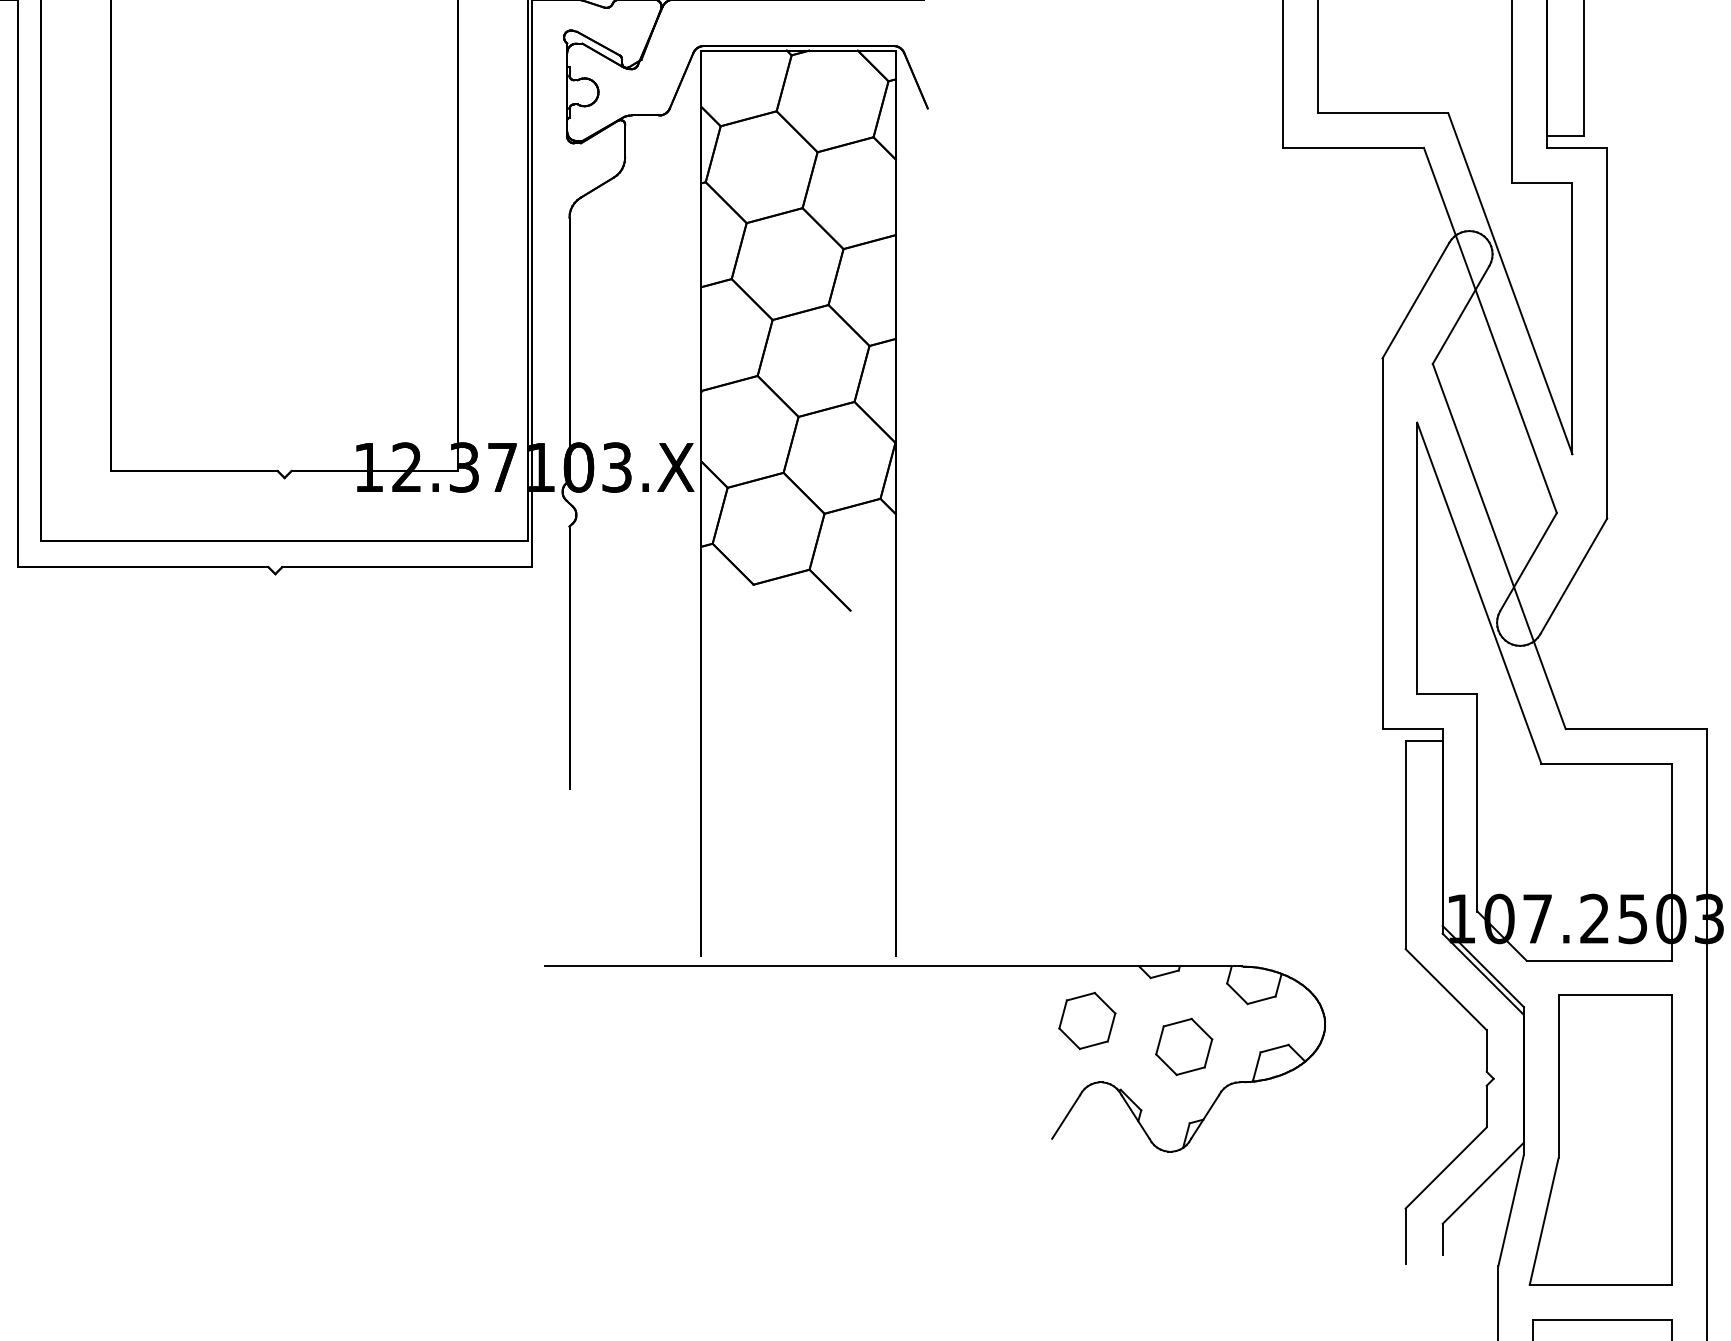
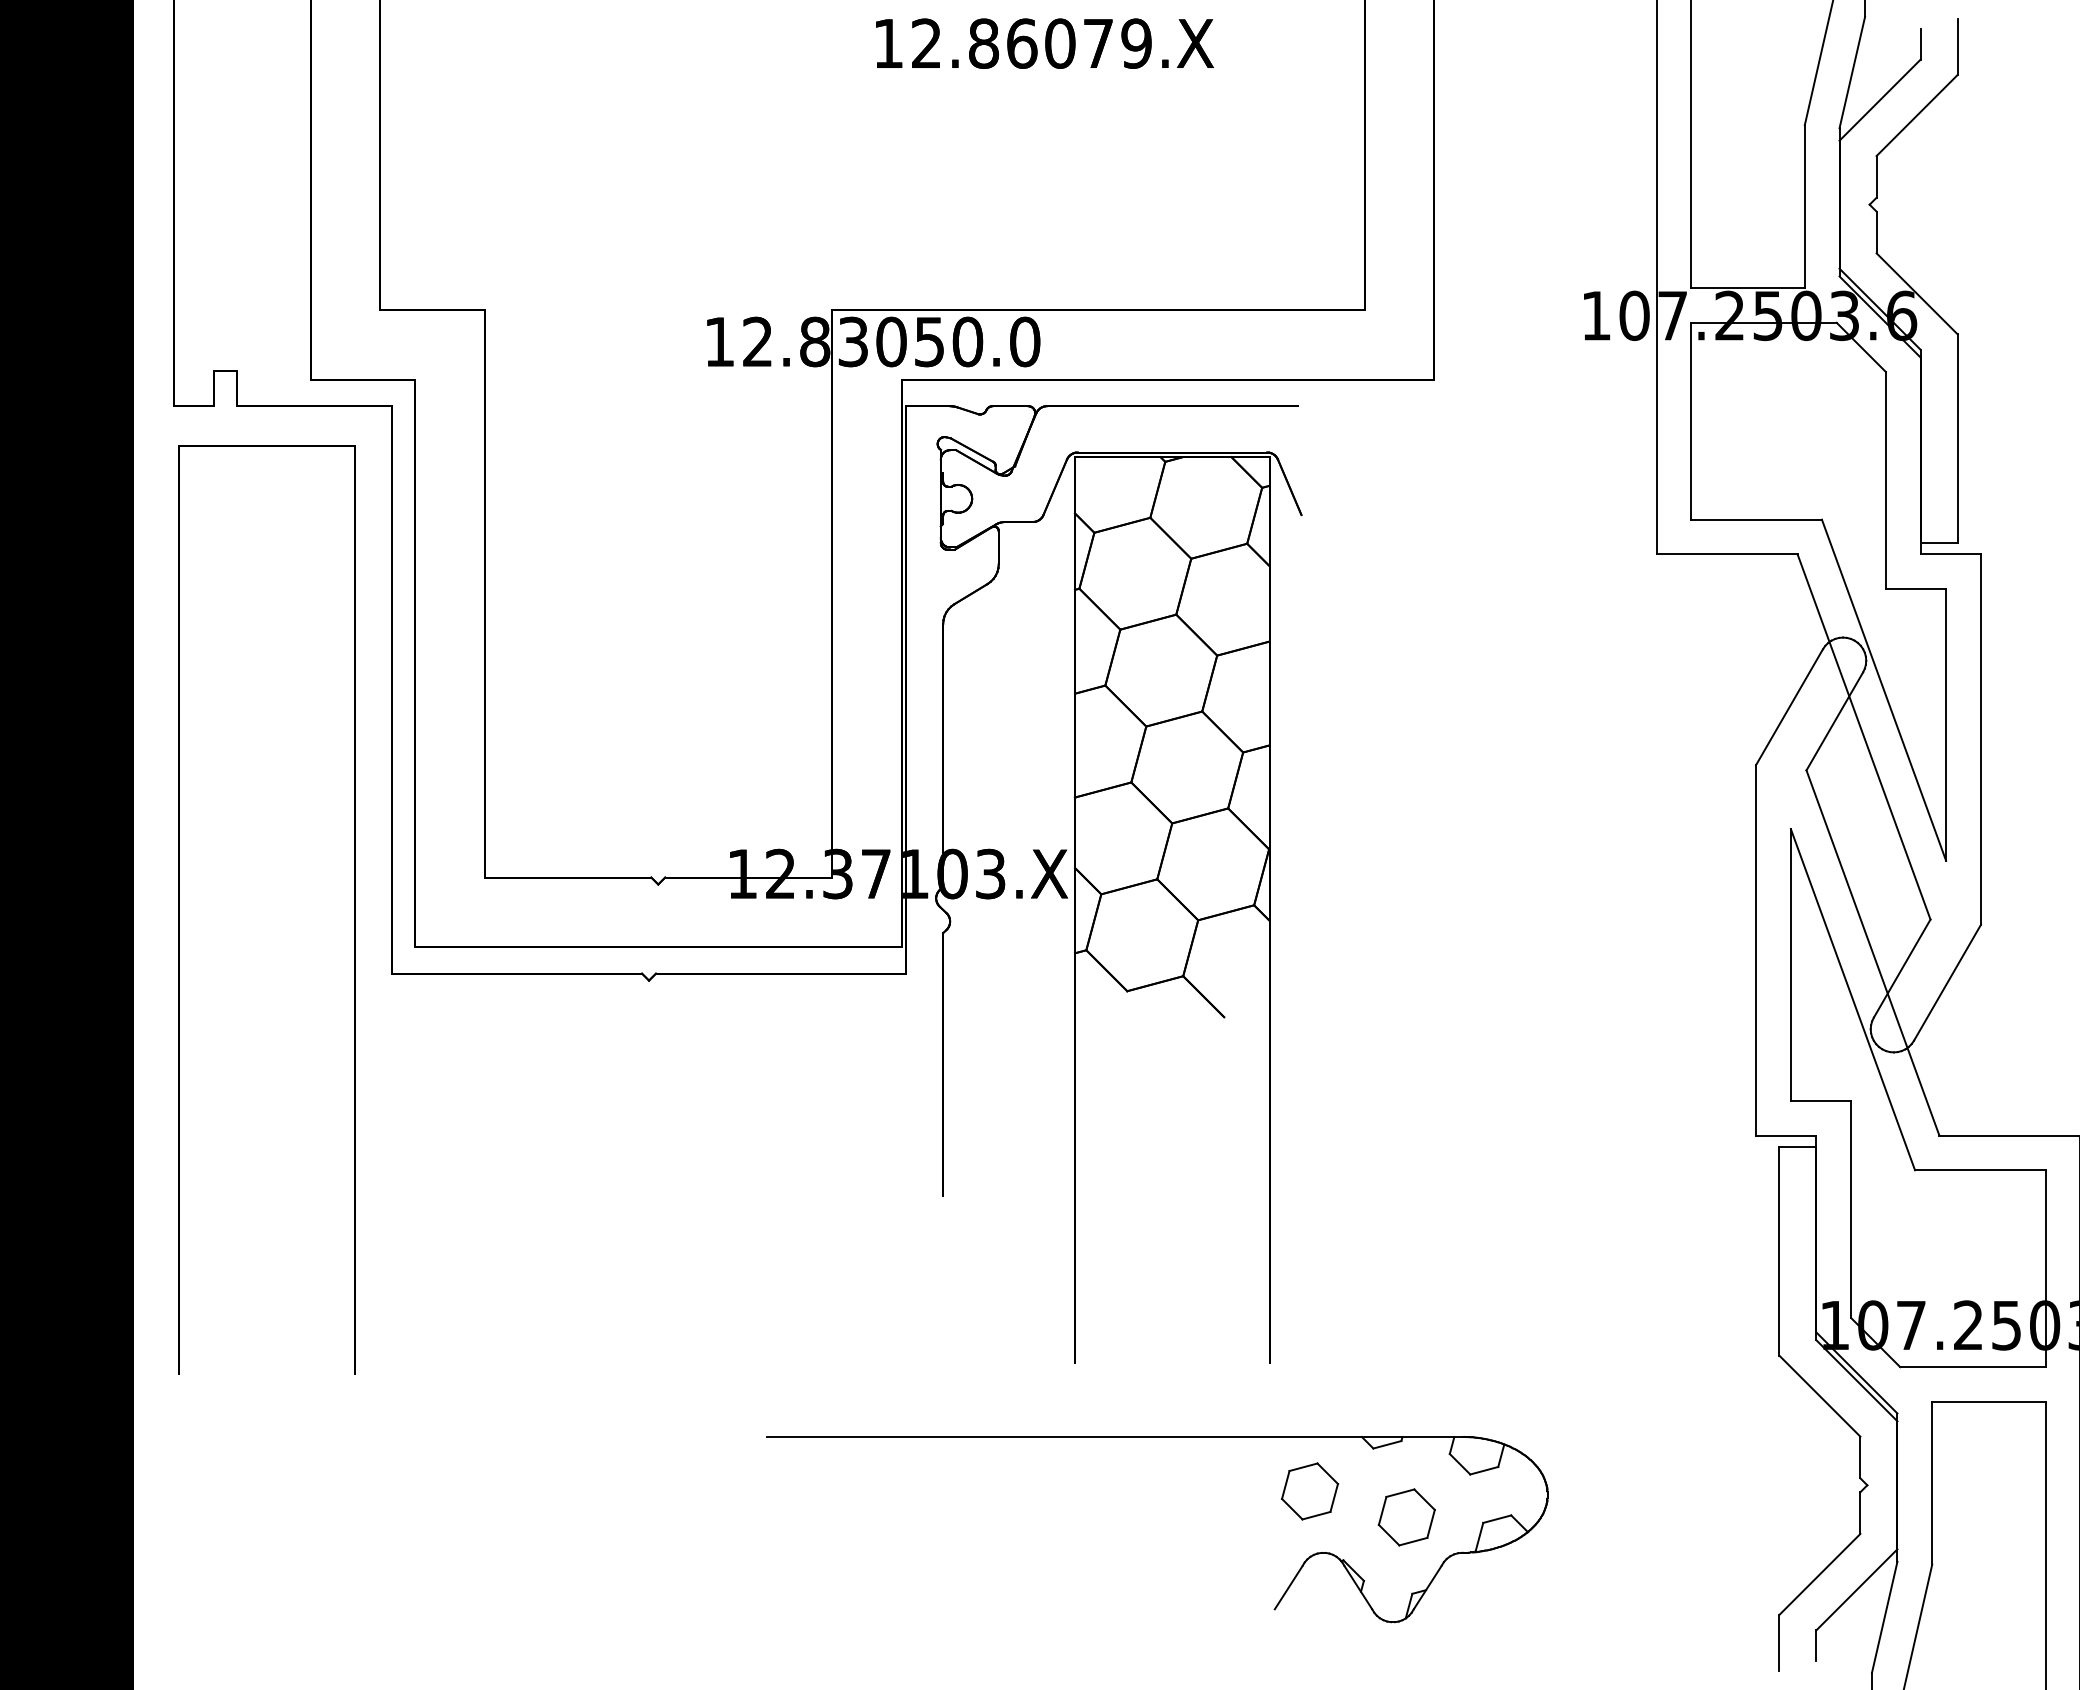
part: (934, 967) -> (1157, 1437), moved

